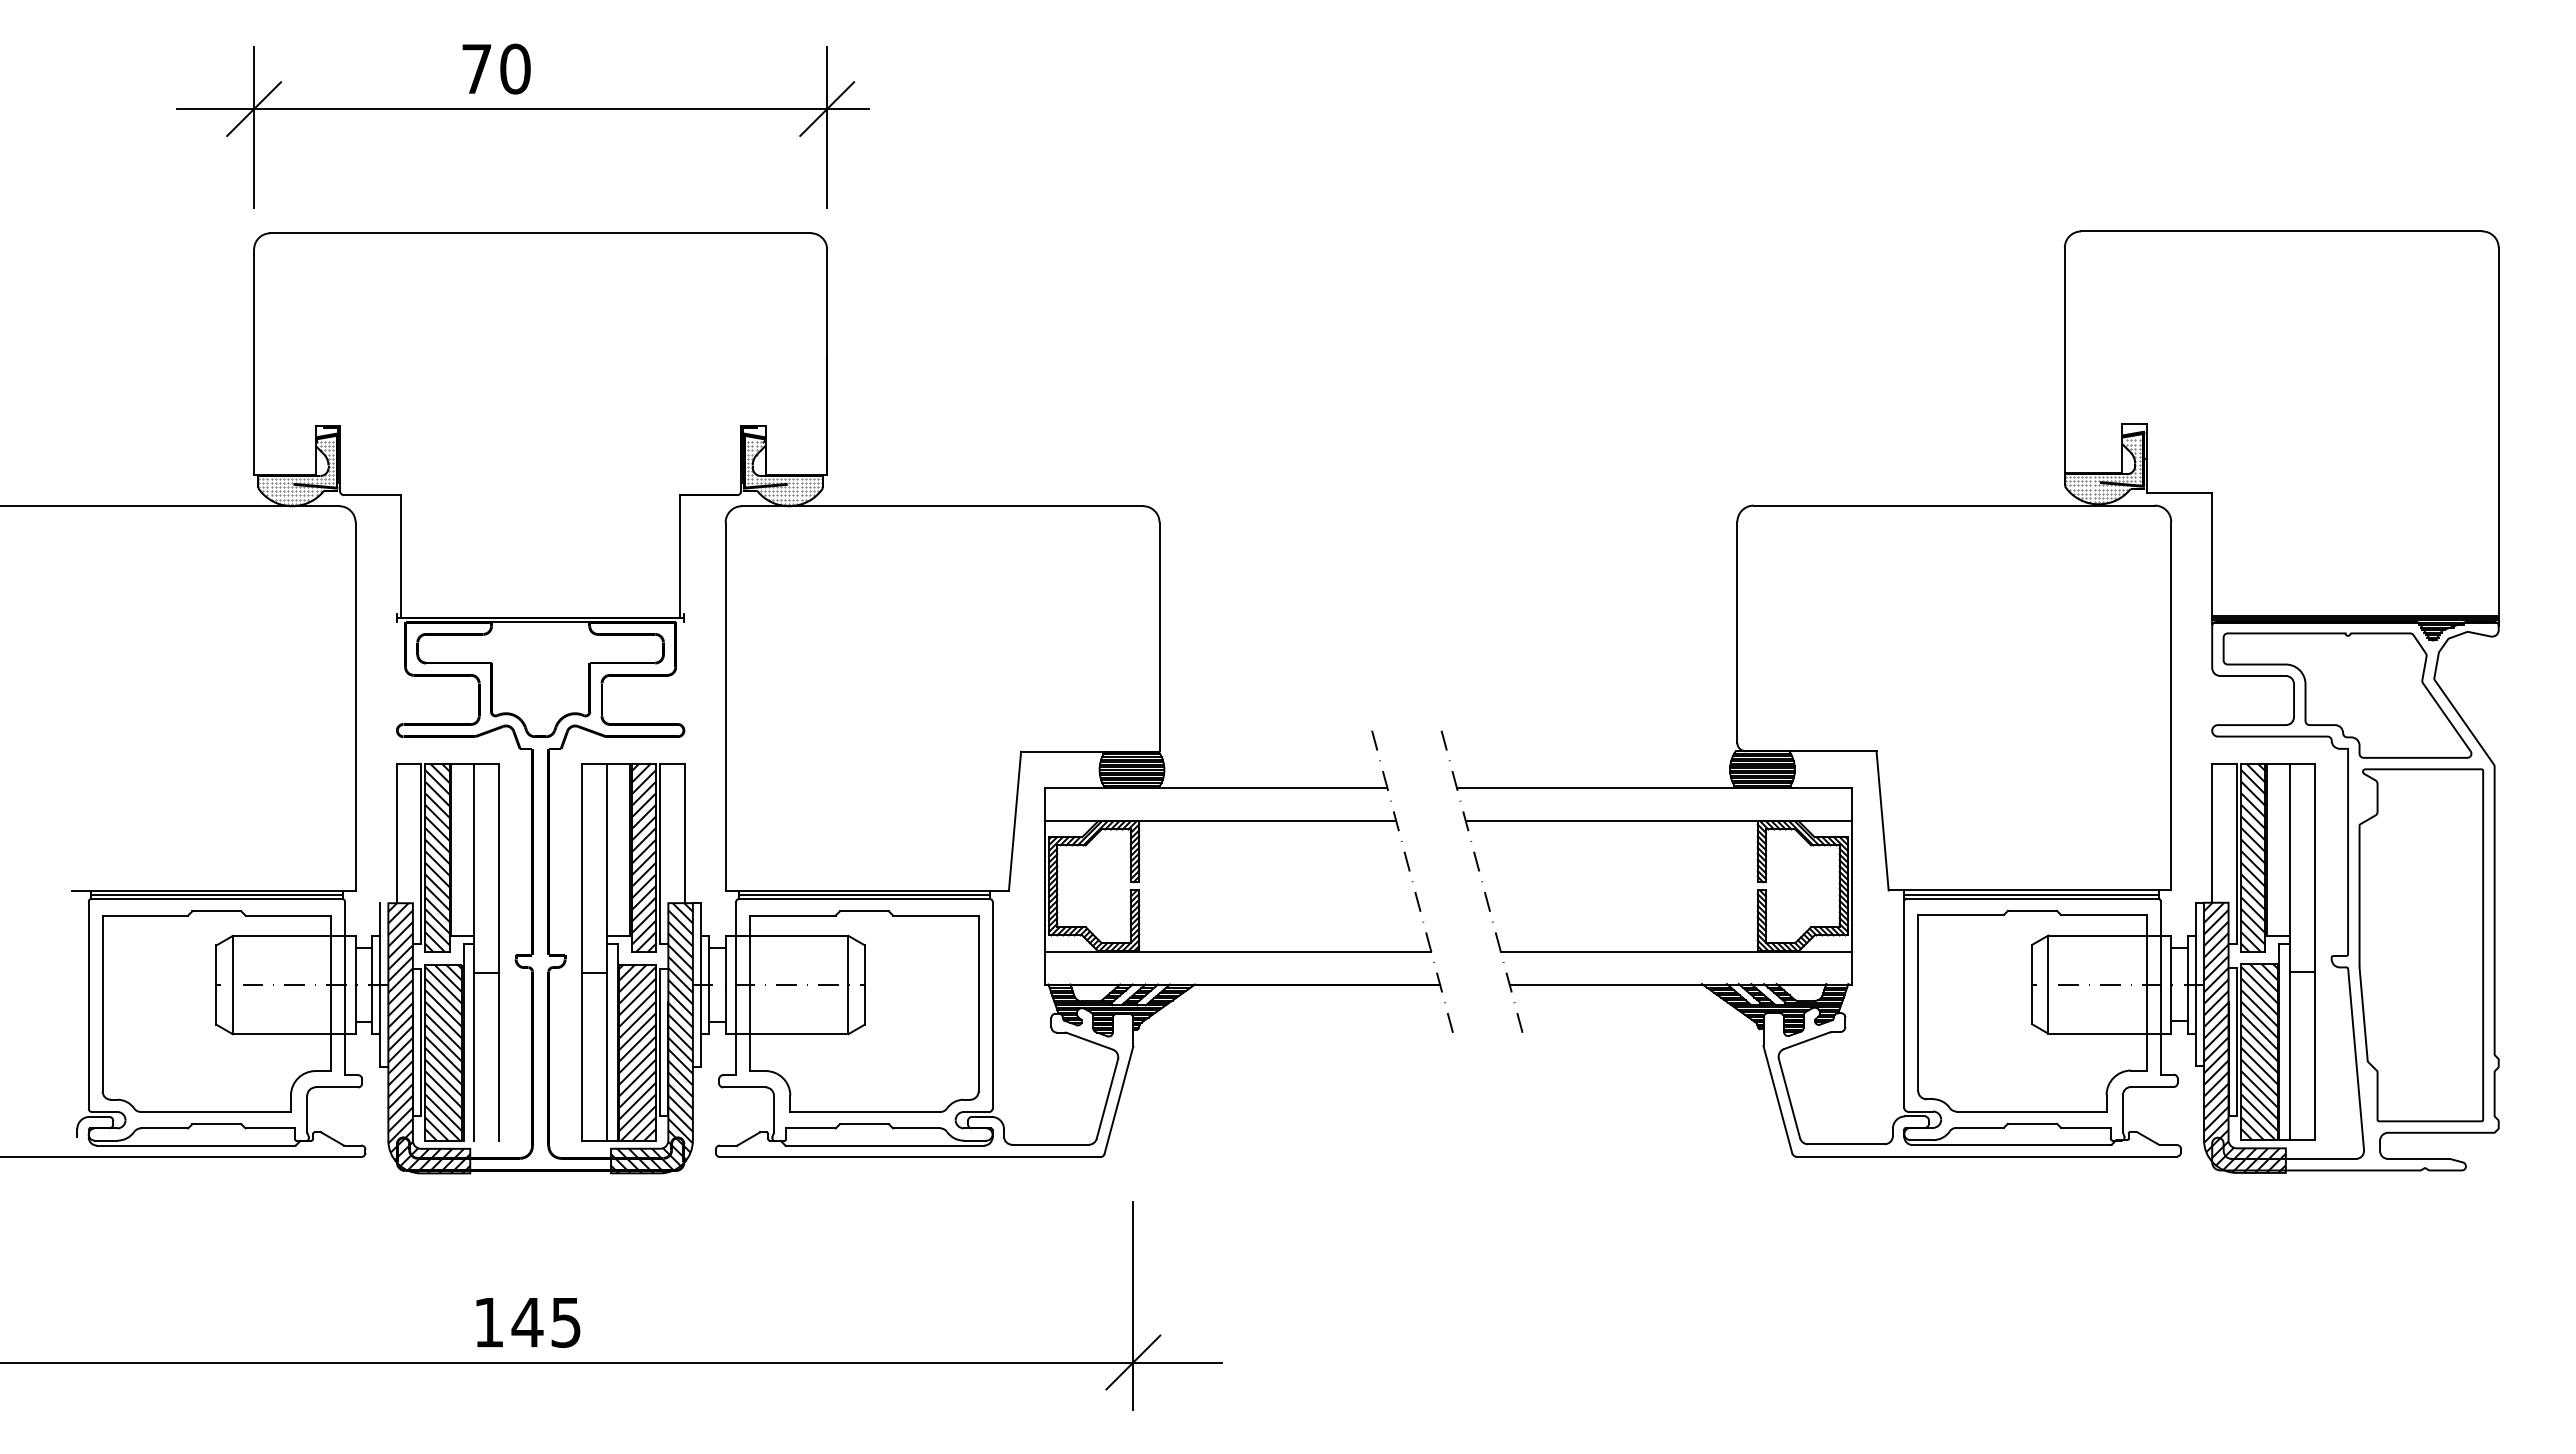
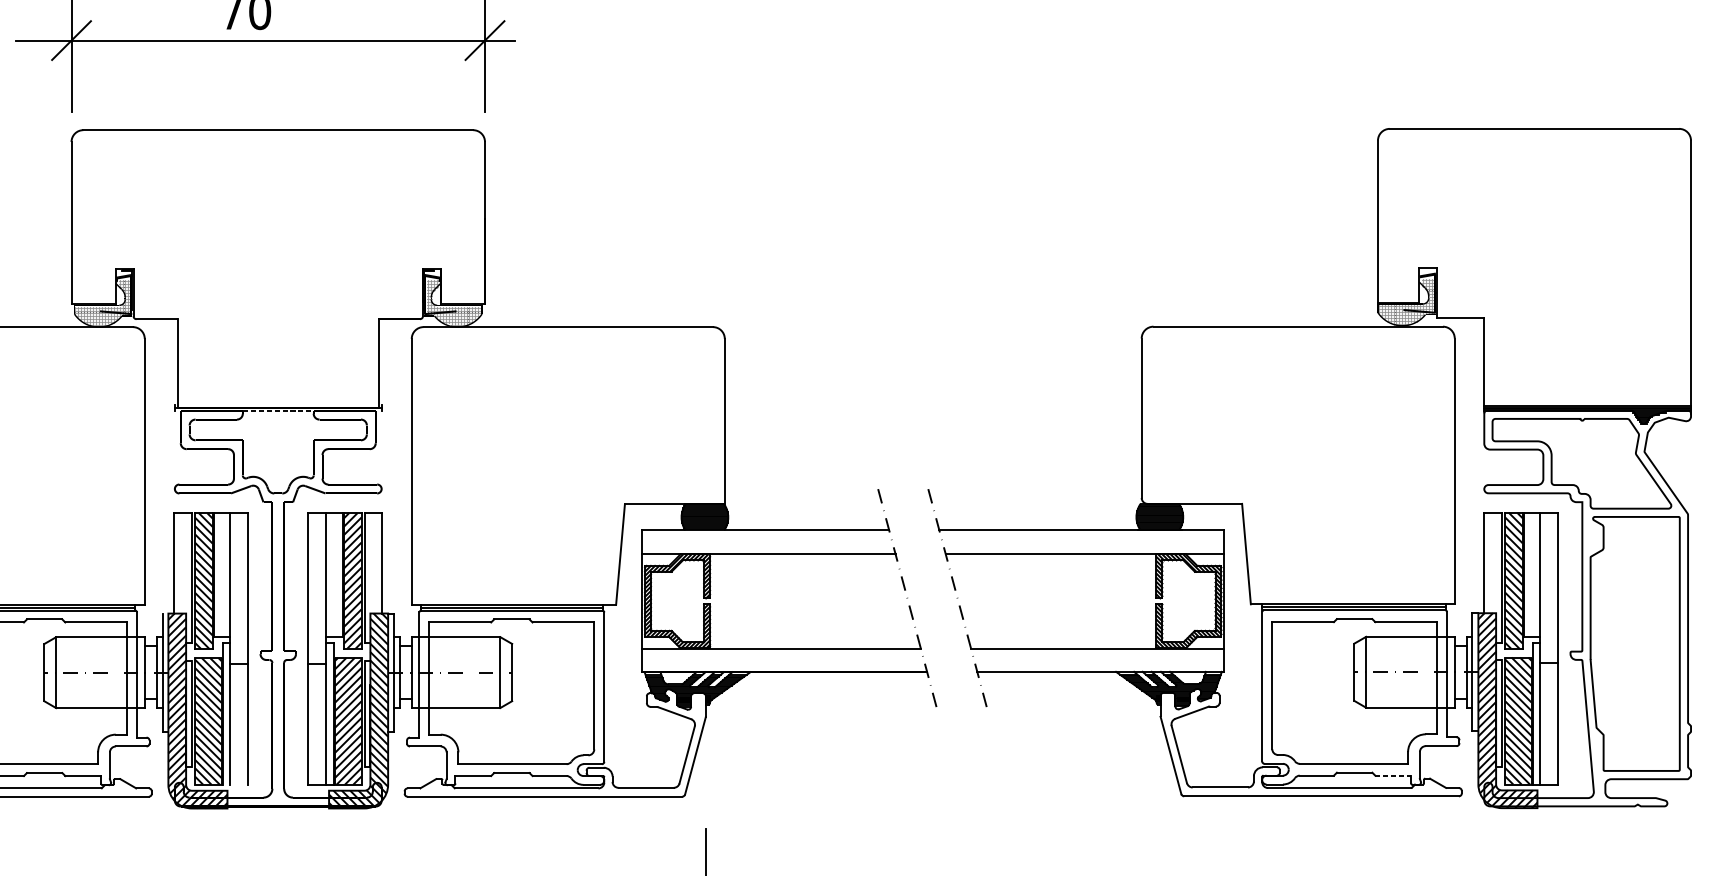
line: (541, 622) -> (278, 411), solid -> dashed
line: (2085, 1127) -> (1392, 775), solid -> dashed

